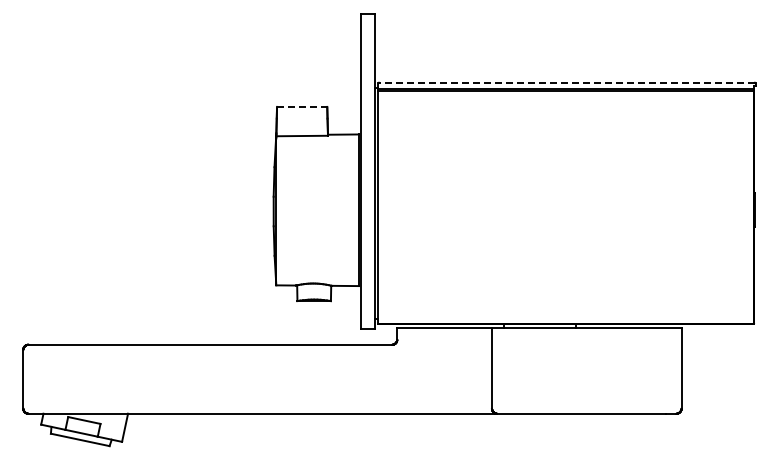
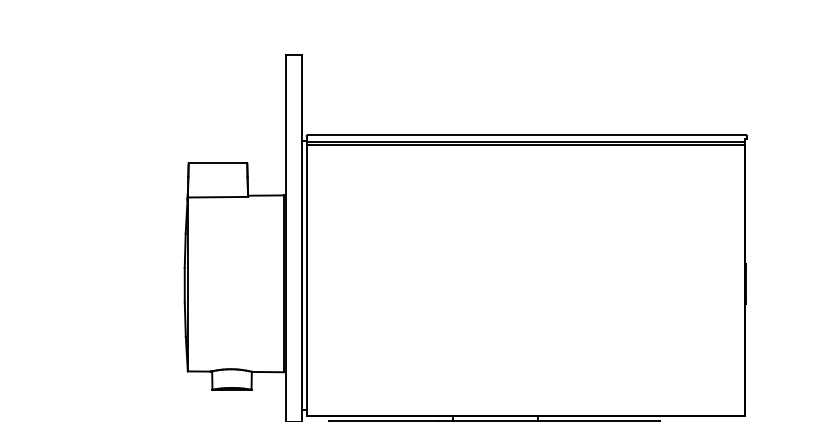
line: (566, 82) -> (526, 134), dashed -> solid
line: (302, 106) -> (218, 162), dashed -> solid

